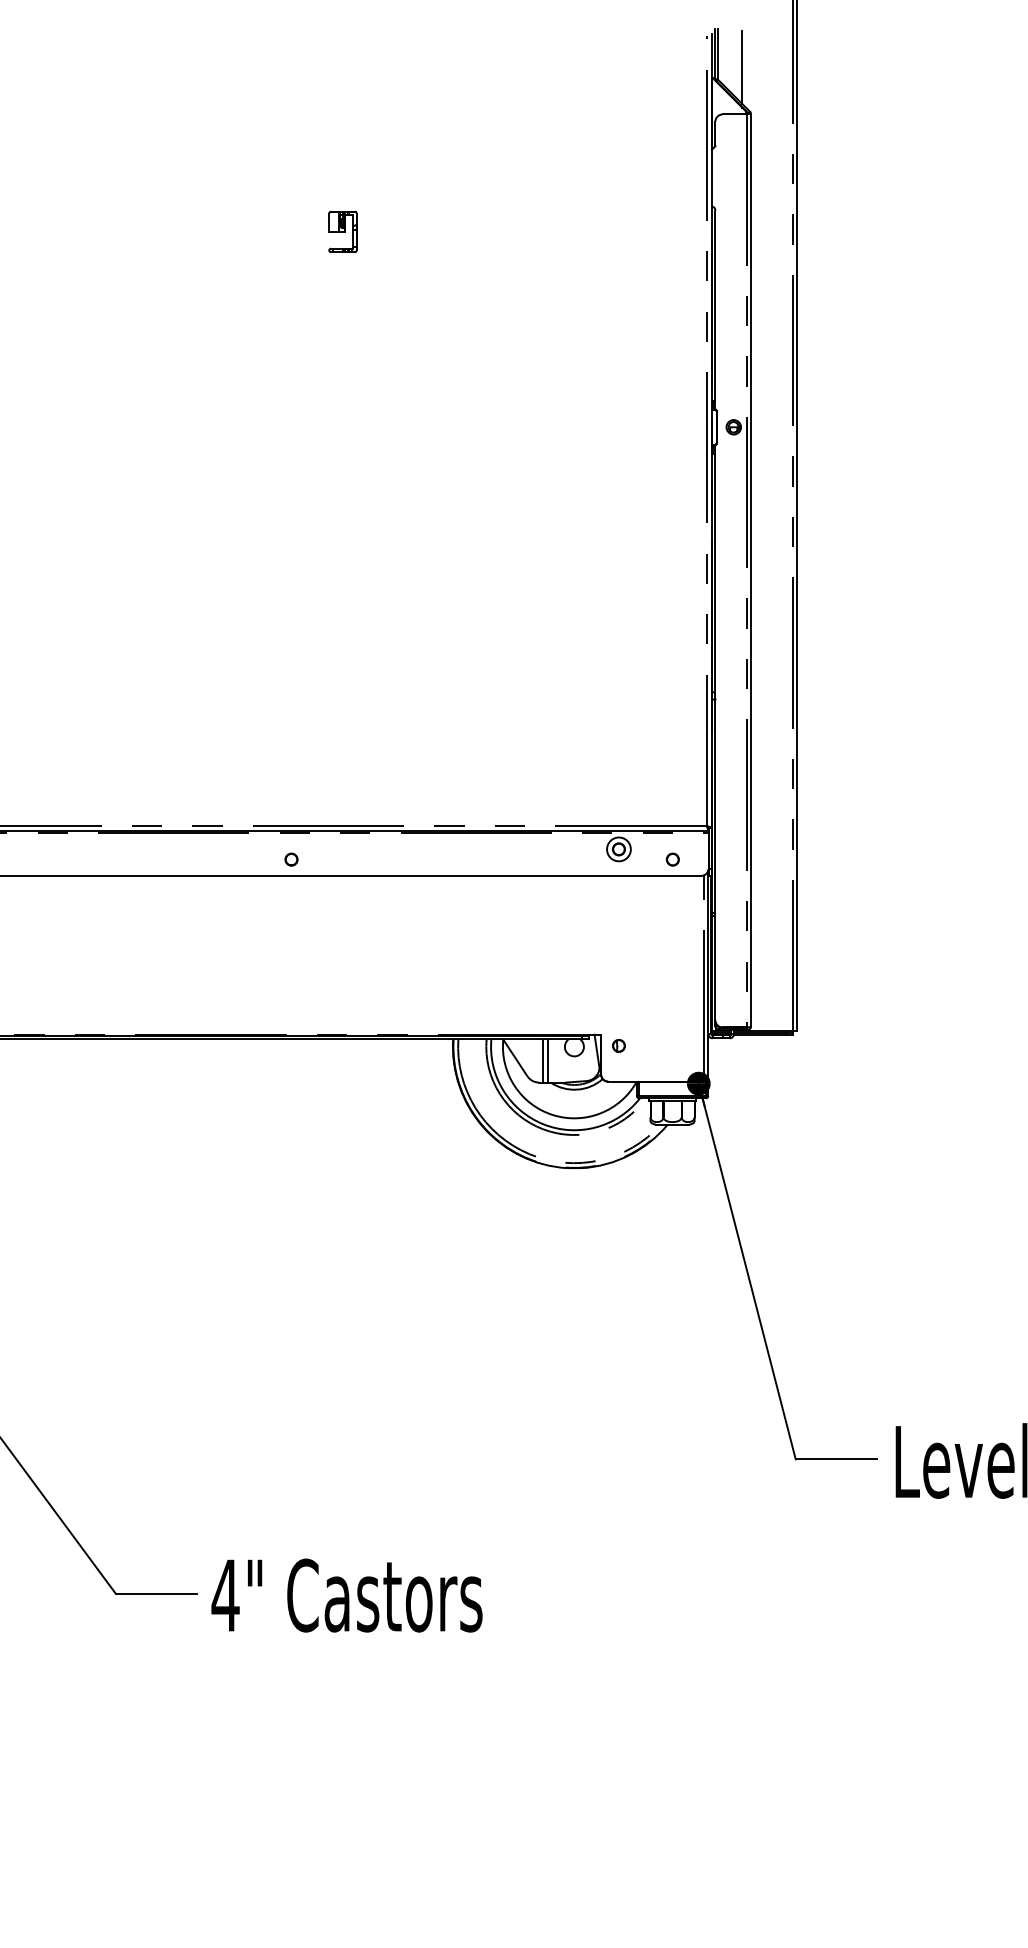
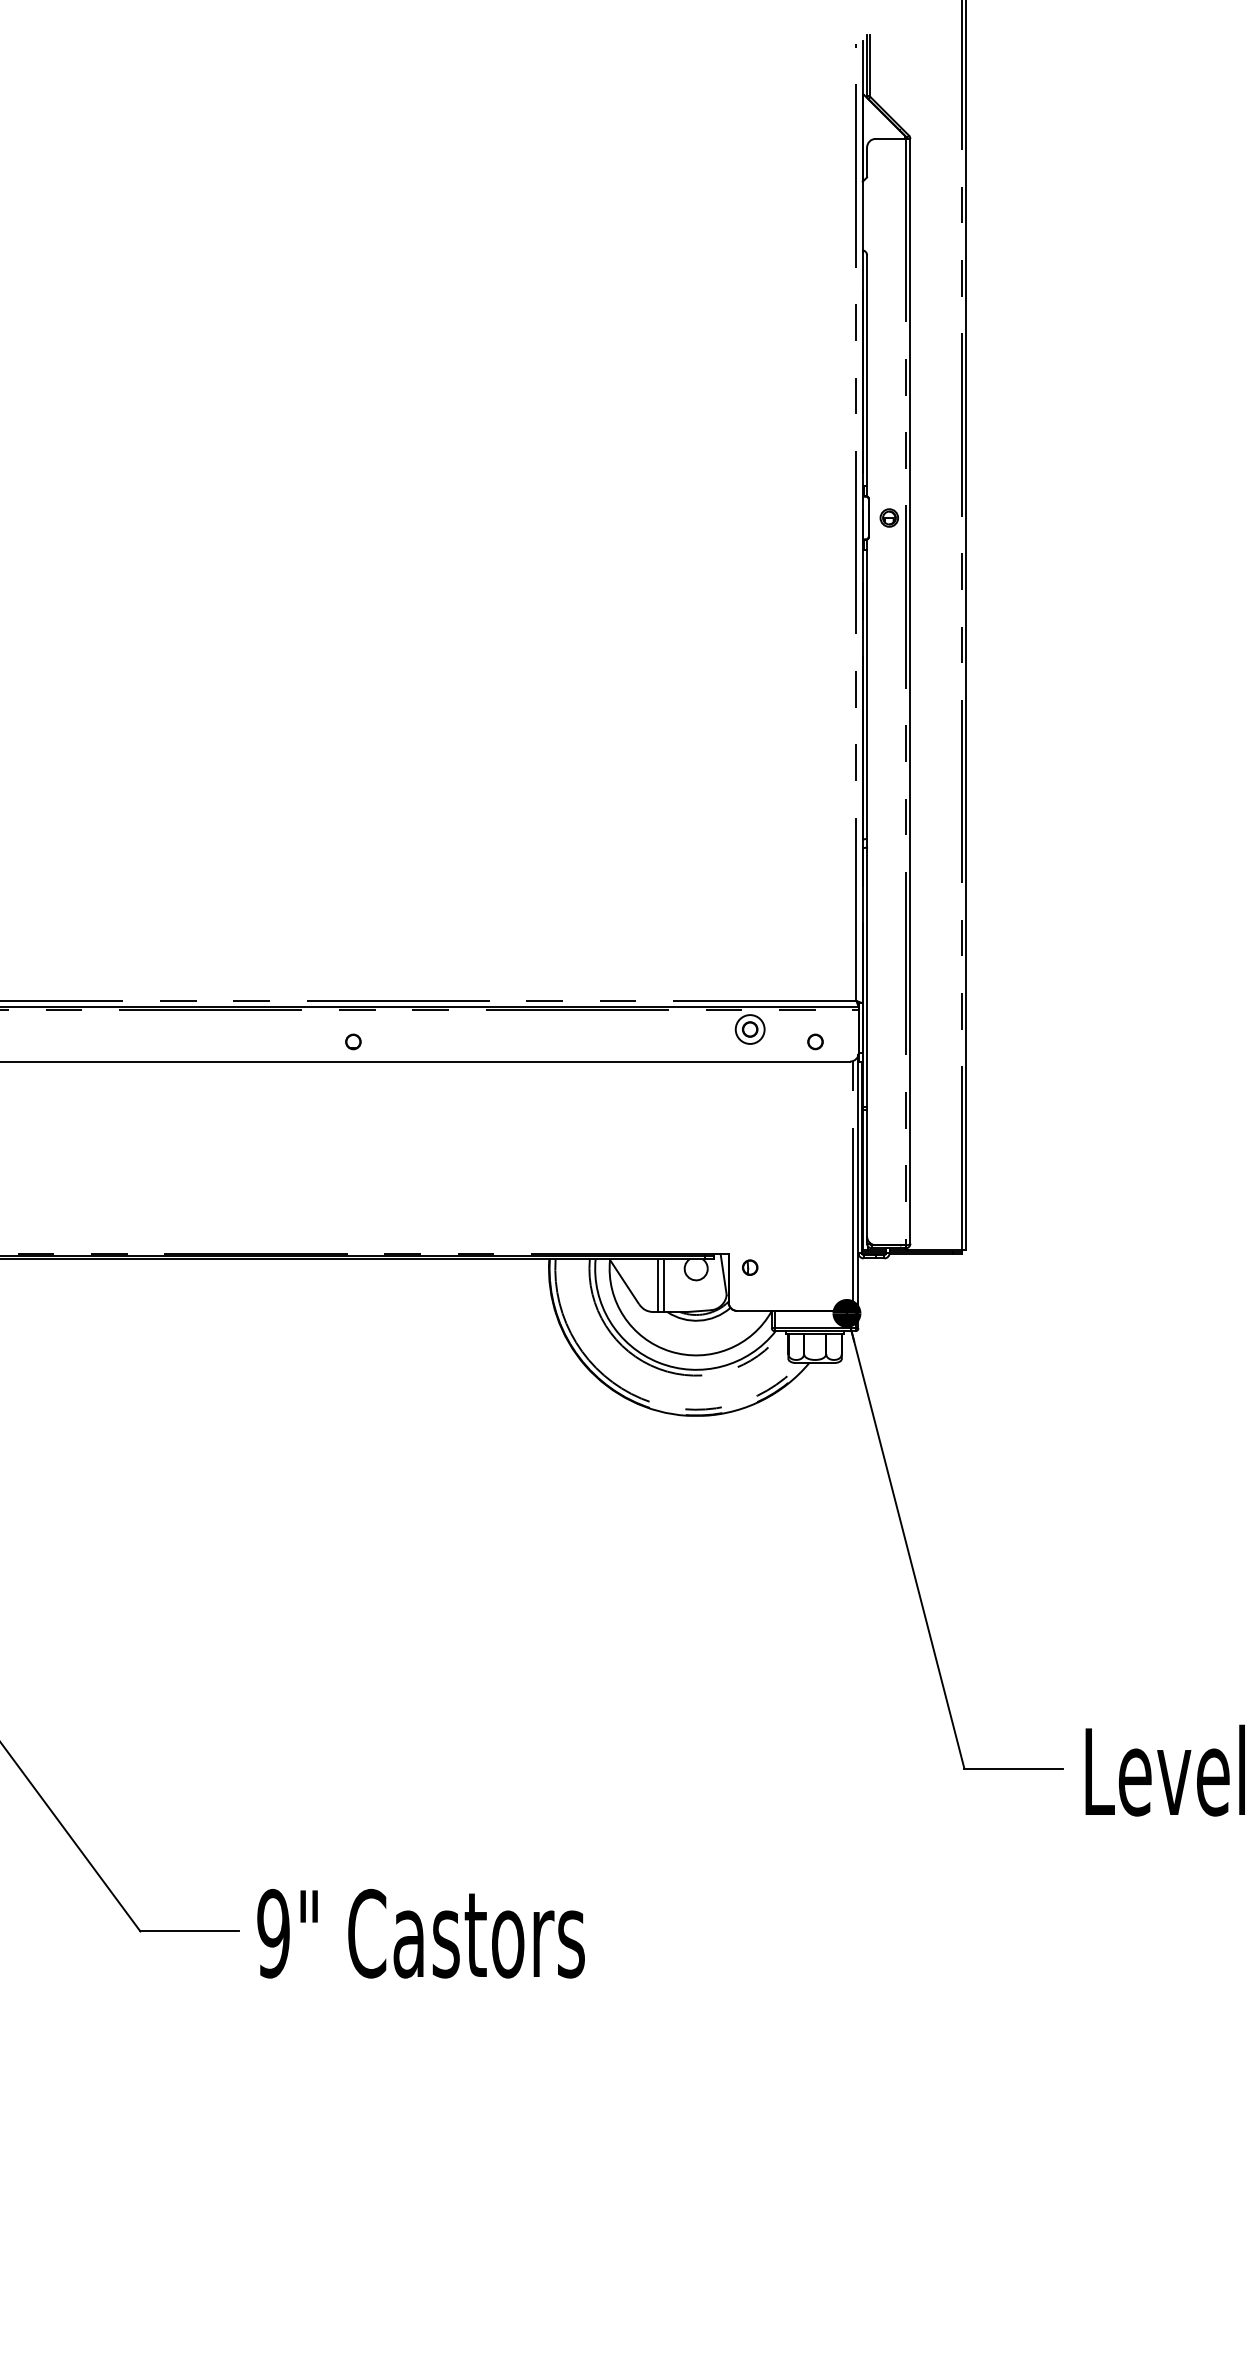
line: (742, 67) -> (899, 82), removed
part: (342, 231) -> (415, 280), removed
text: (225, 1595) -> (273, 1933), 4" -> 9"

